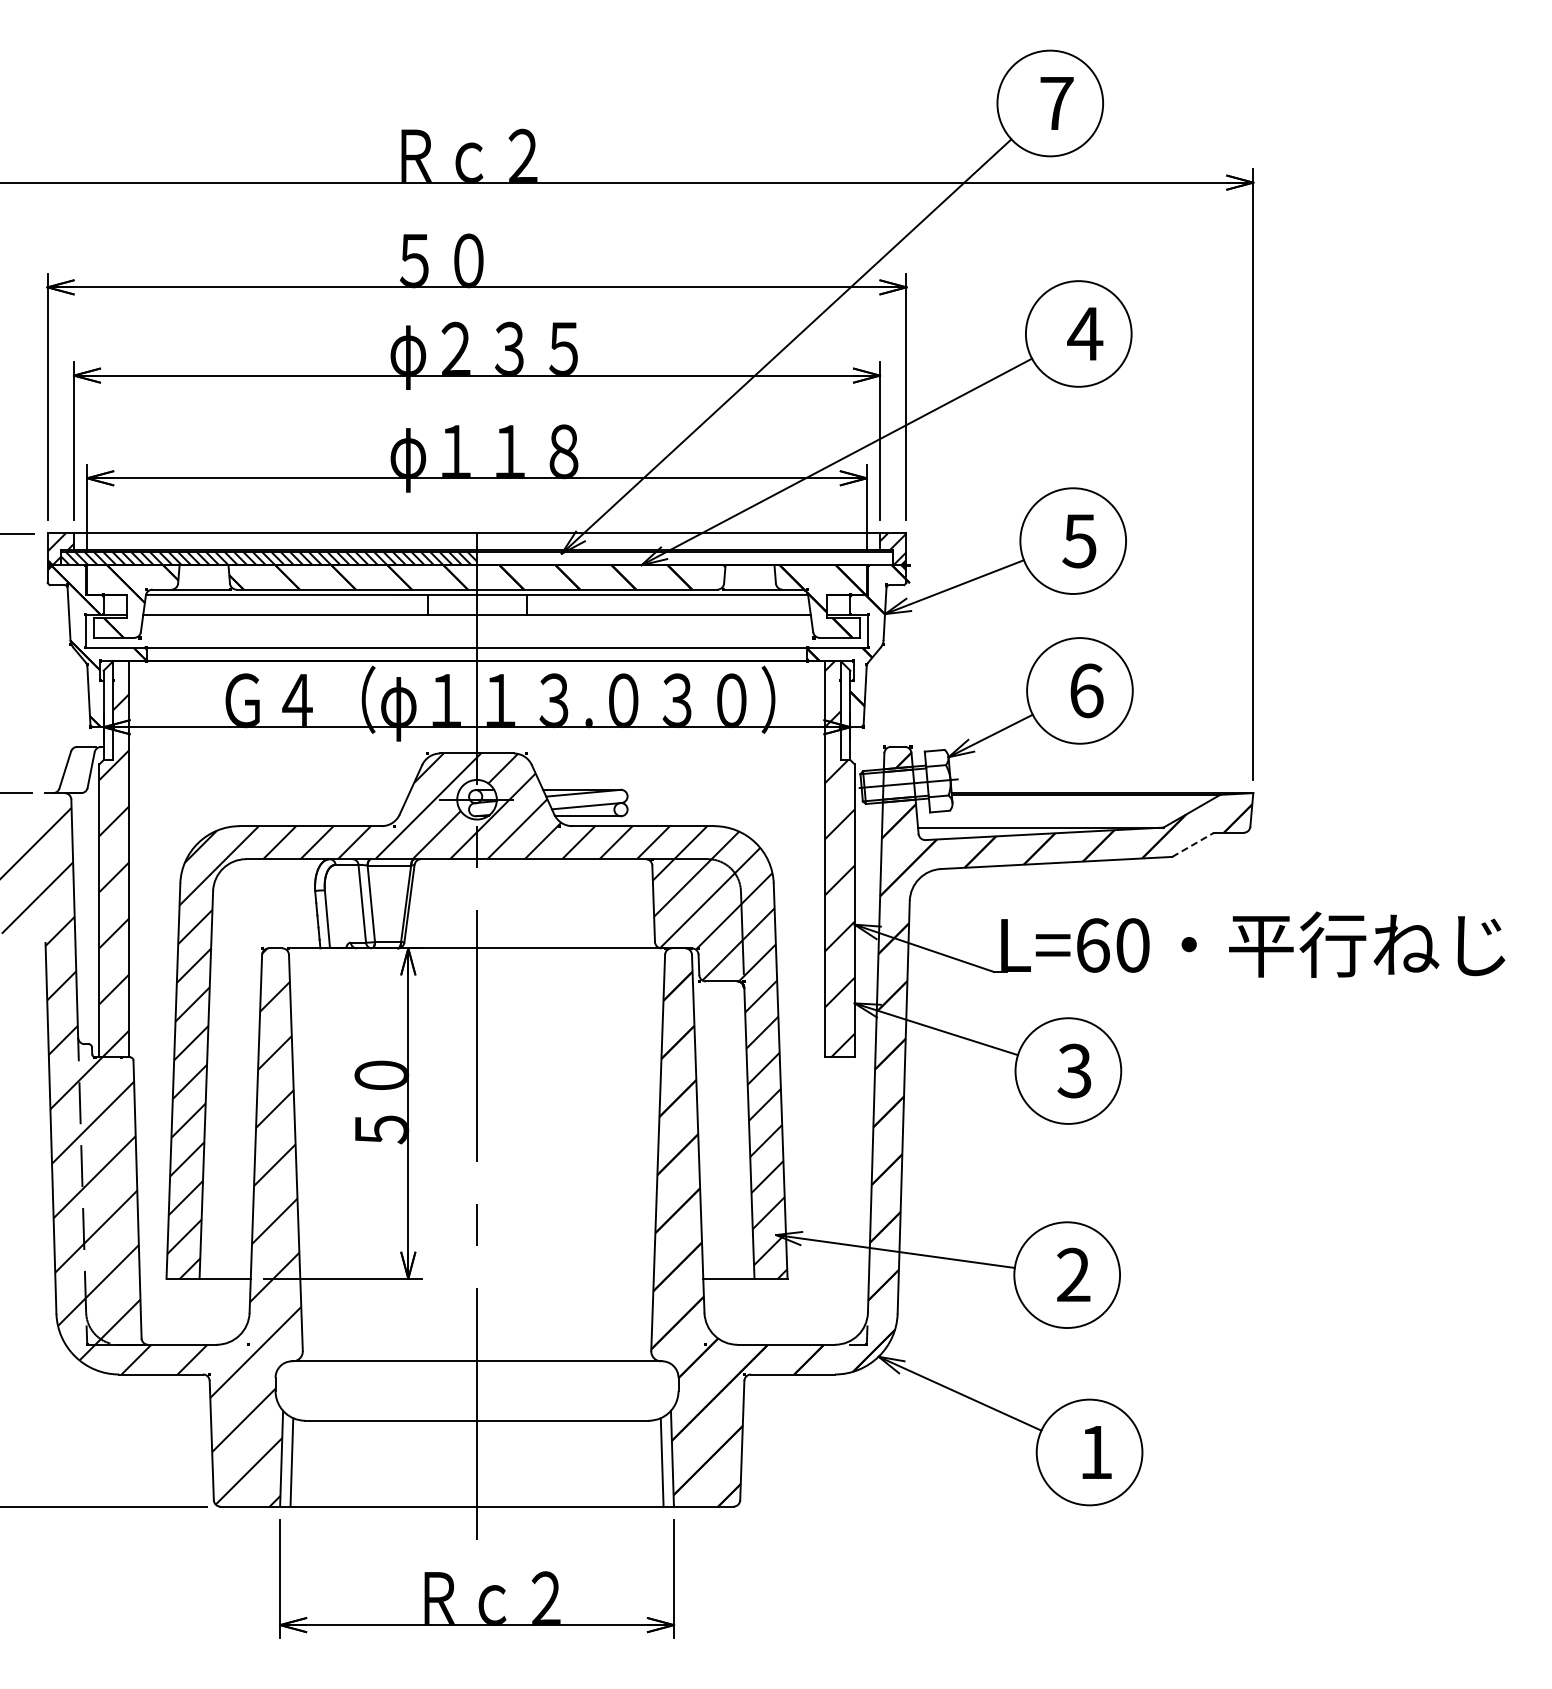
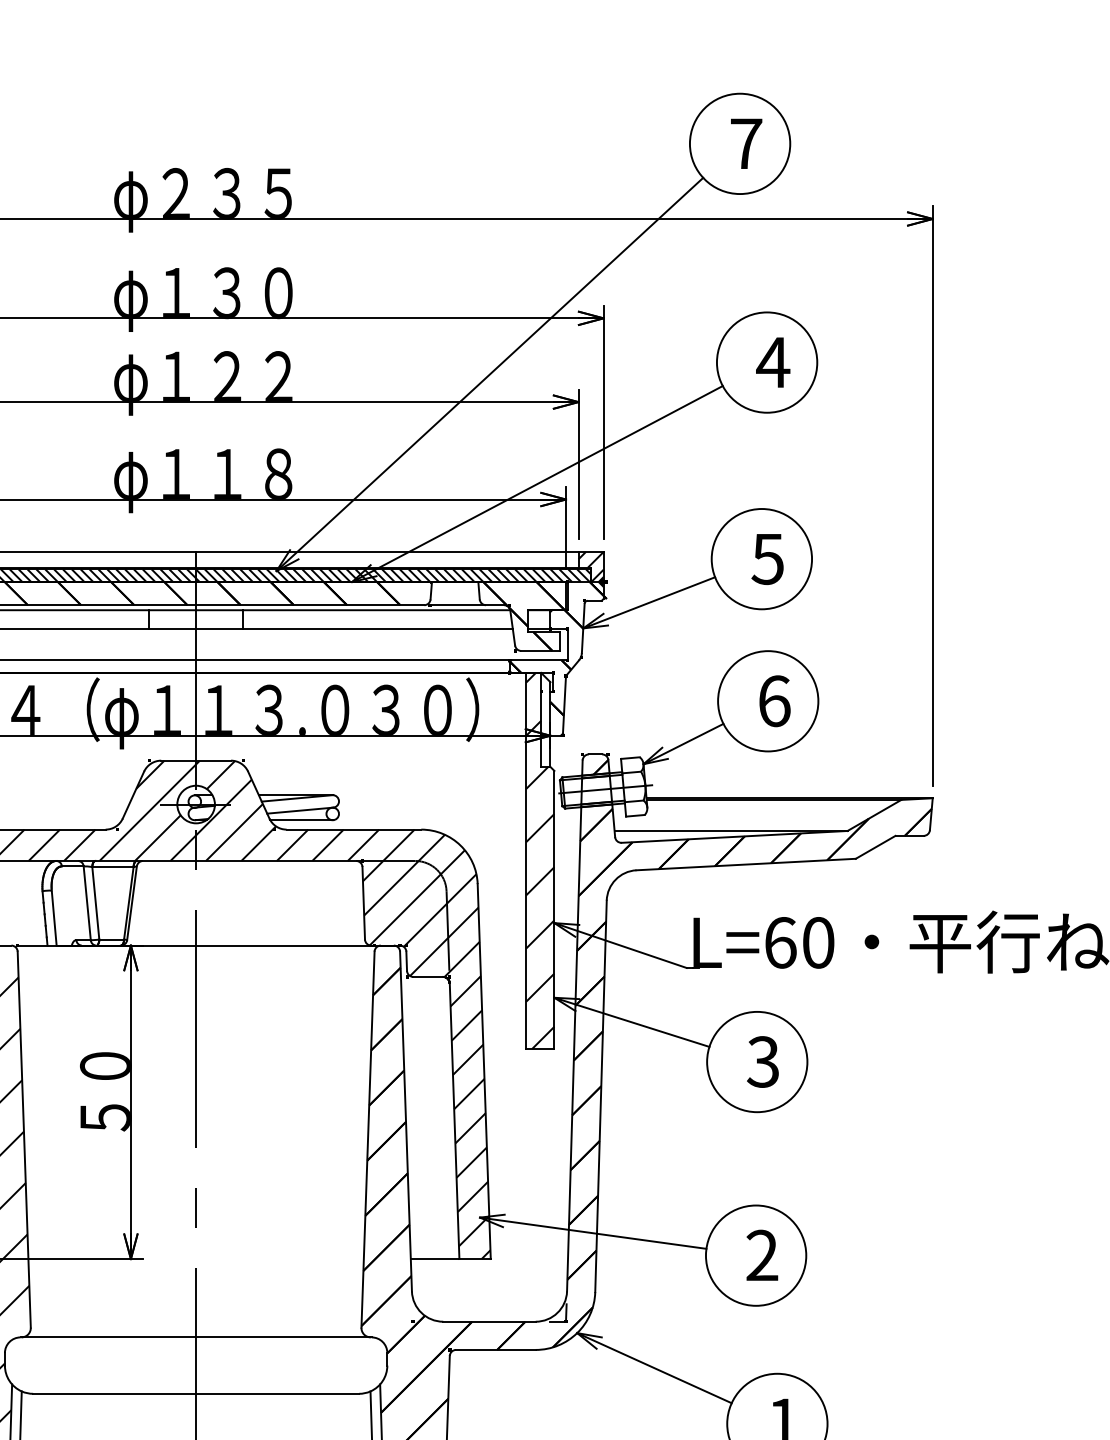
text: (483, 162) -> (202, 199), Ｒｃ２ -> φ２３５
text: (484, 267) -> (203, 299), ５０ -> φ１３０
text: (509, 347) -> (226, 375), φ２３５ -> φ１２２
hatch: (685, 558) -> (393, 575), added
line: (1193, 844) -> (875, 847), dashed -> solid

